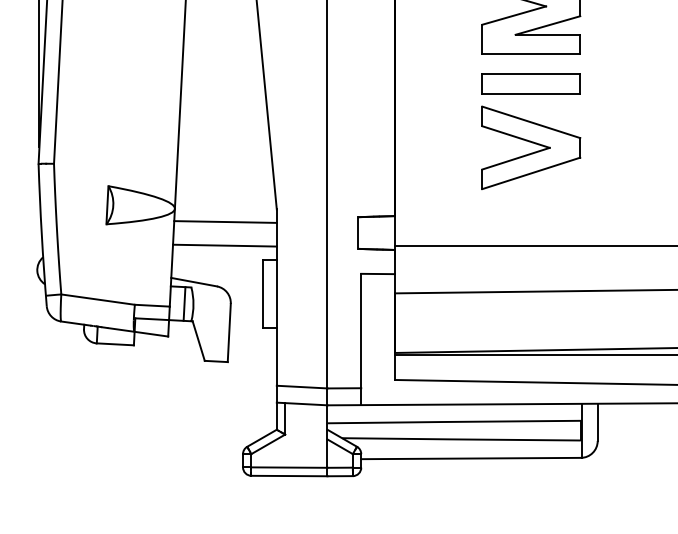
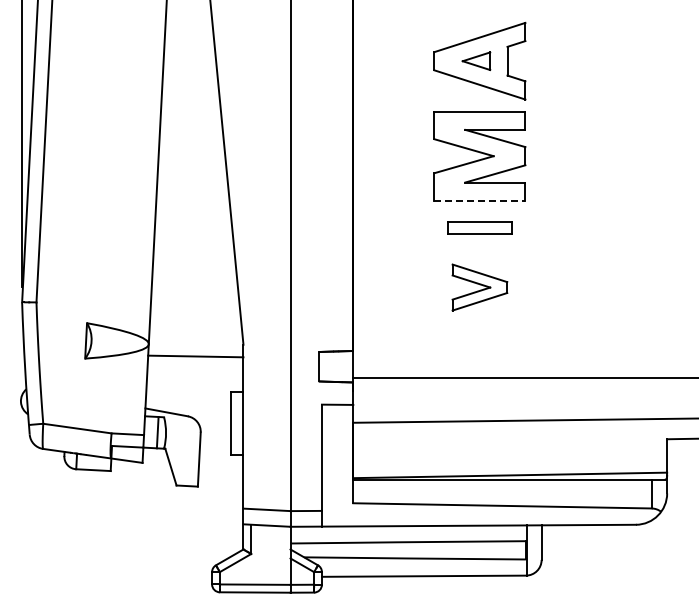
line: (531, 54) -> (480, 200), solid -> dashed
part: (530, 83) -> (479, 227), size x0.7
part: (530, 147) -> (479, 287), size x0.6
line: (225, 245) -> (195, 378), removed

